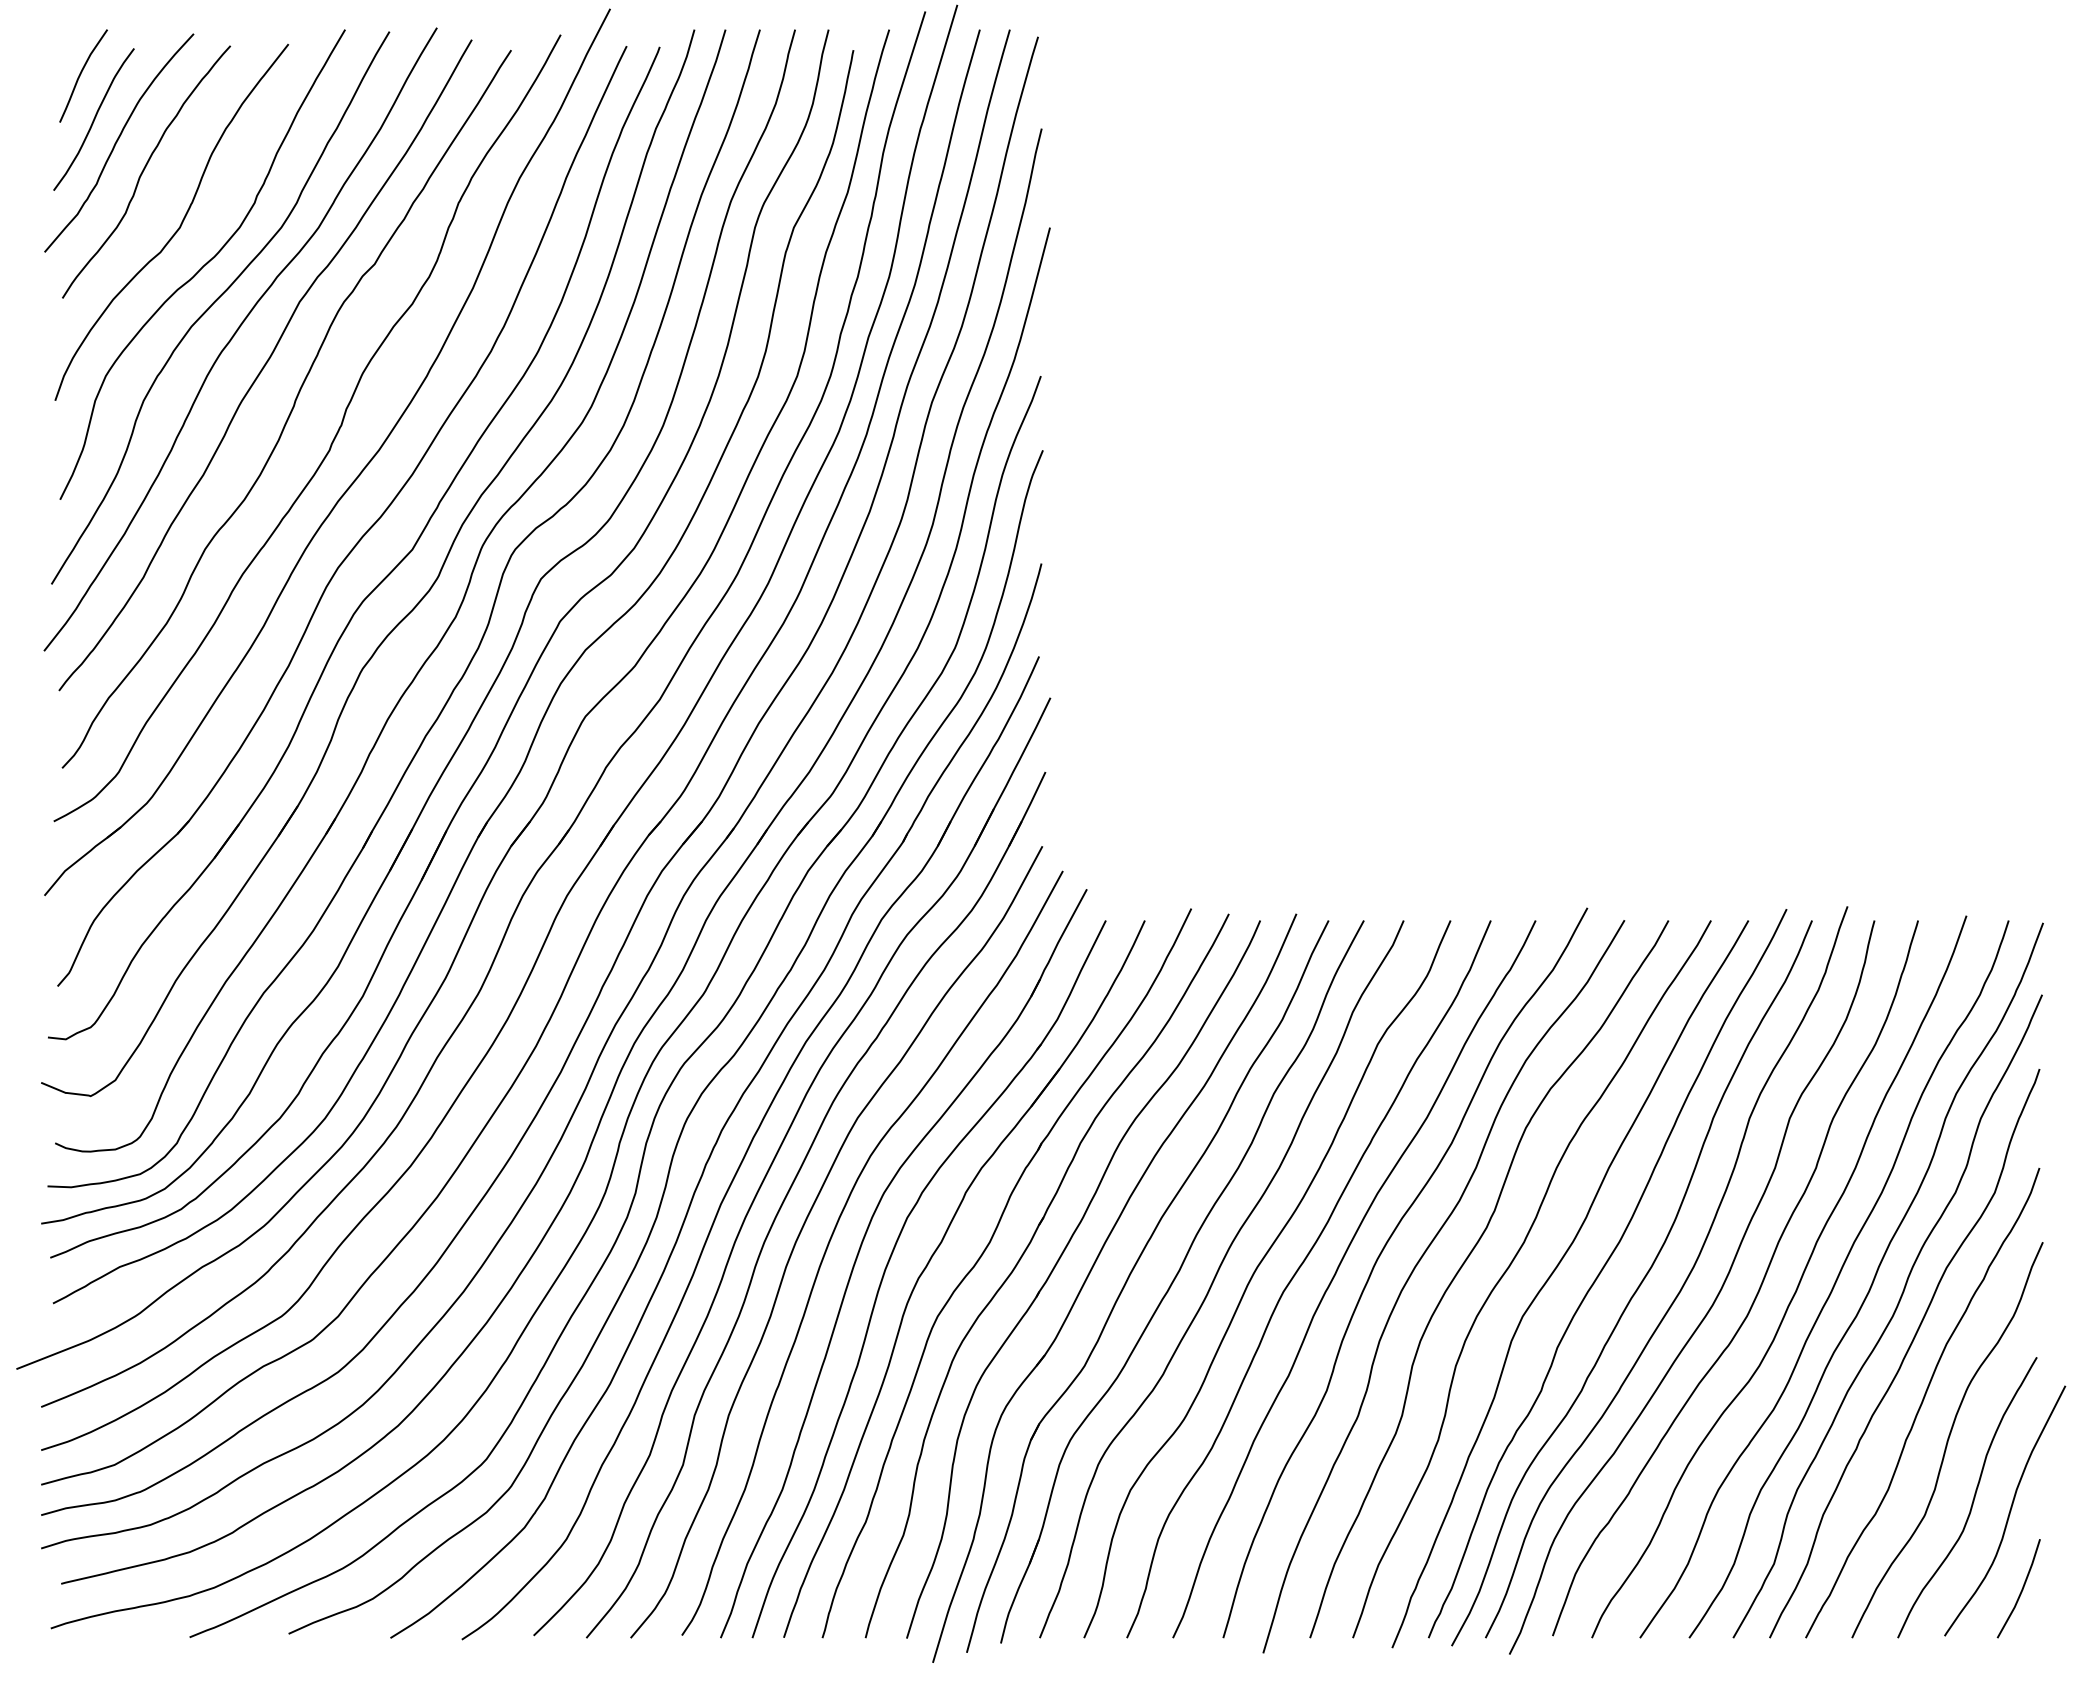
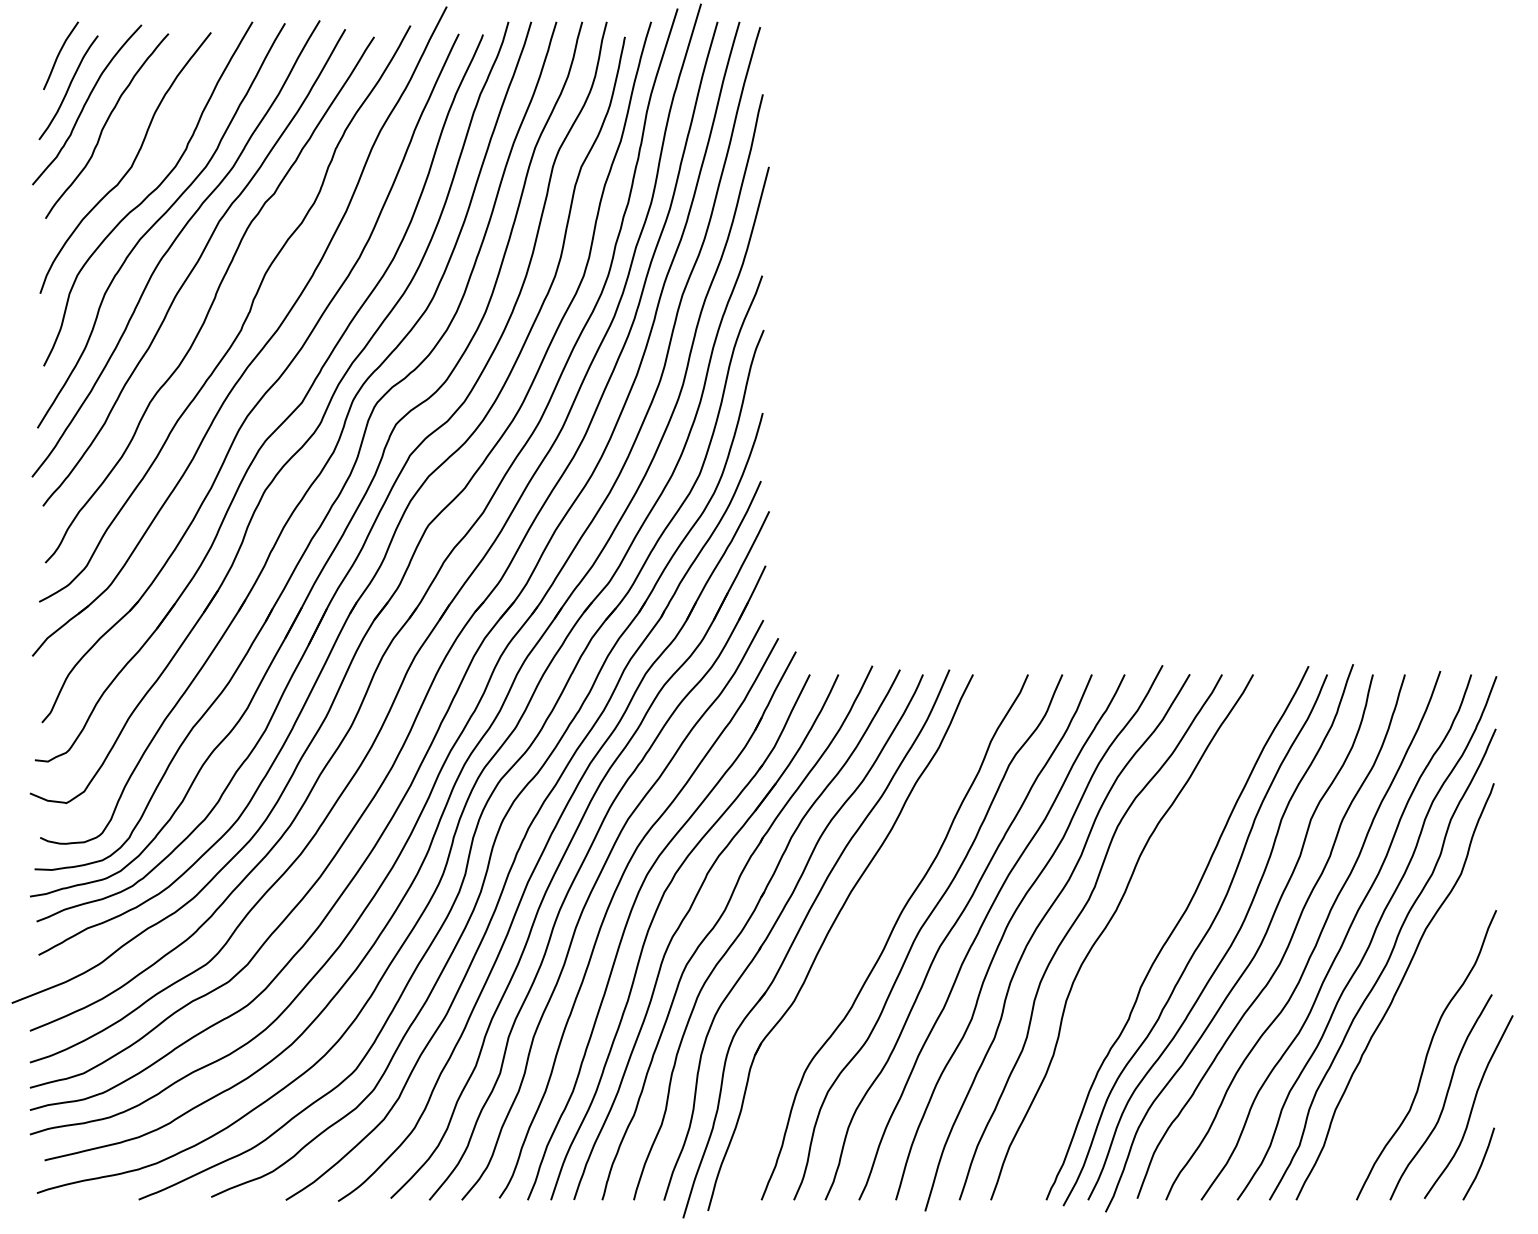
curve: (1554, 1272) -> (1138, 932), removed
part: (1177, 1276) -> (862, 935), removed
curve: (1922, 1403) -> (1408, 1028), removed

